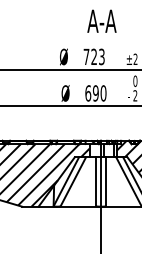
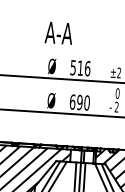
text: (101, 20) -> (58, 32), moved
text: (93, 56) -> (79, 67), 723 -> 516

